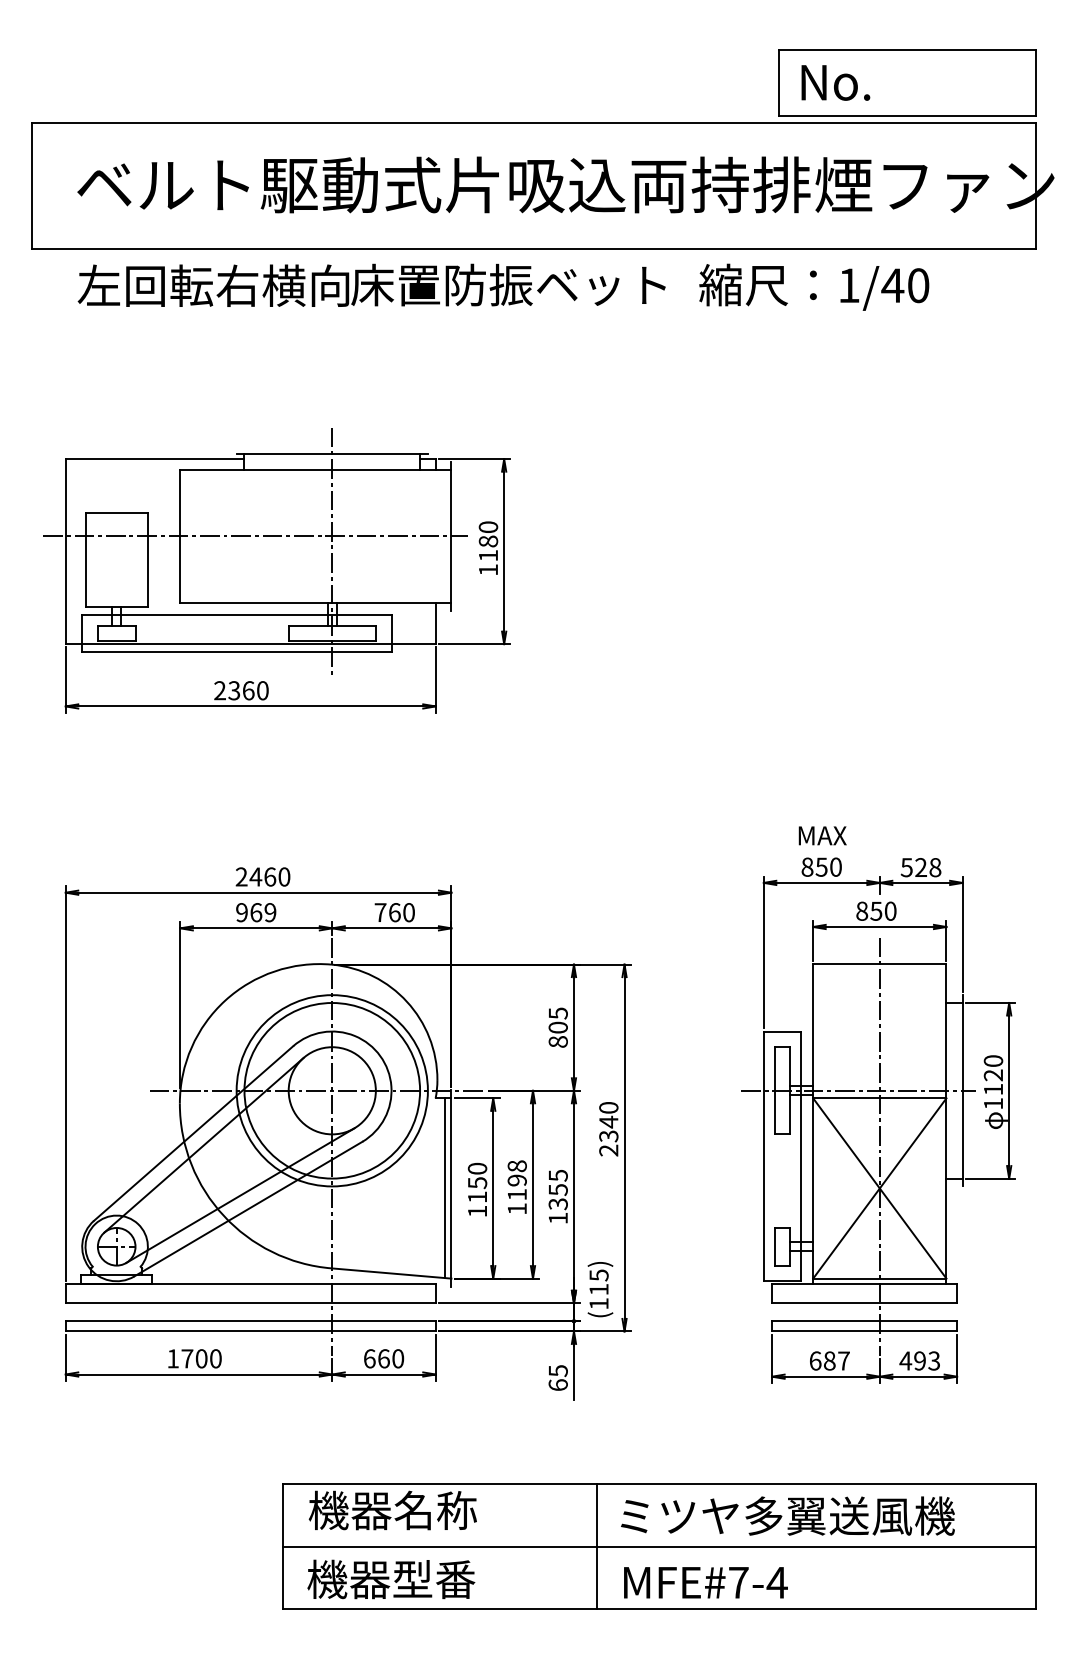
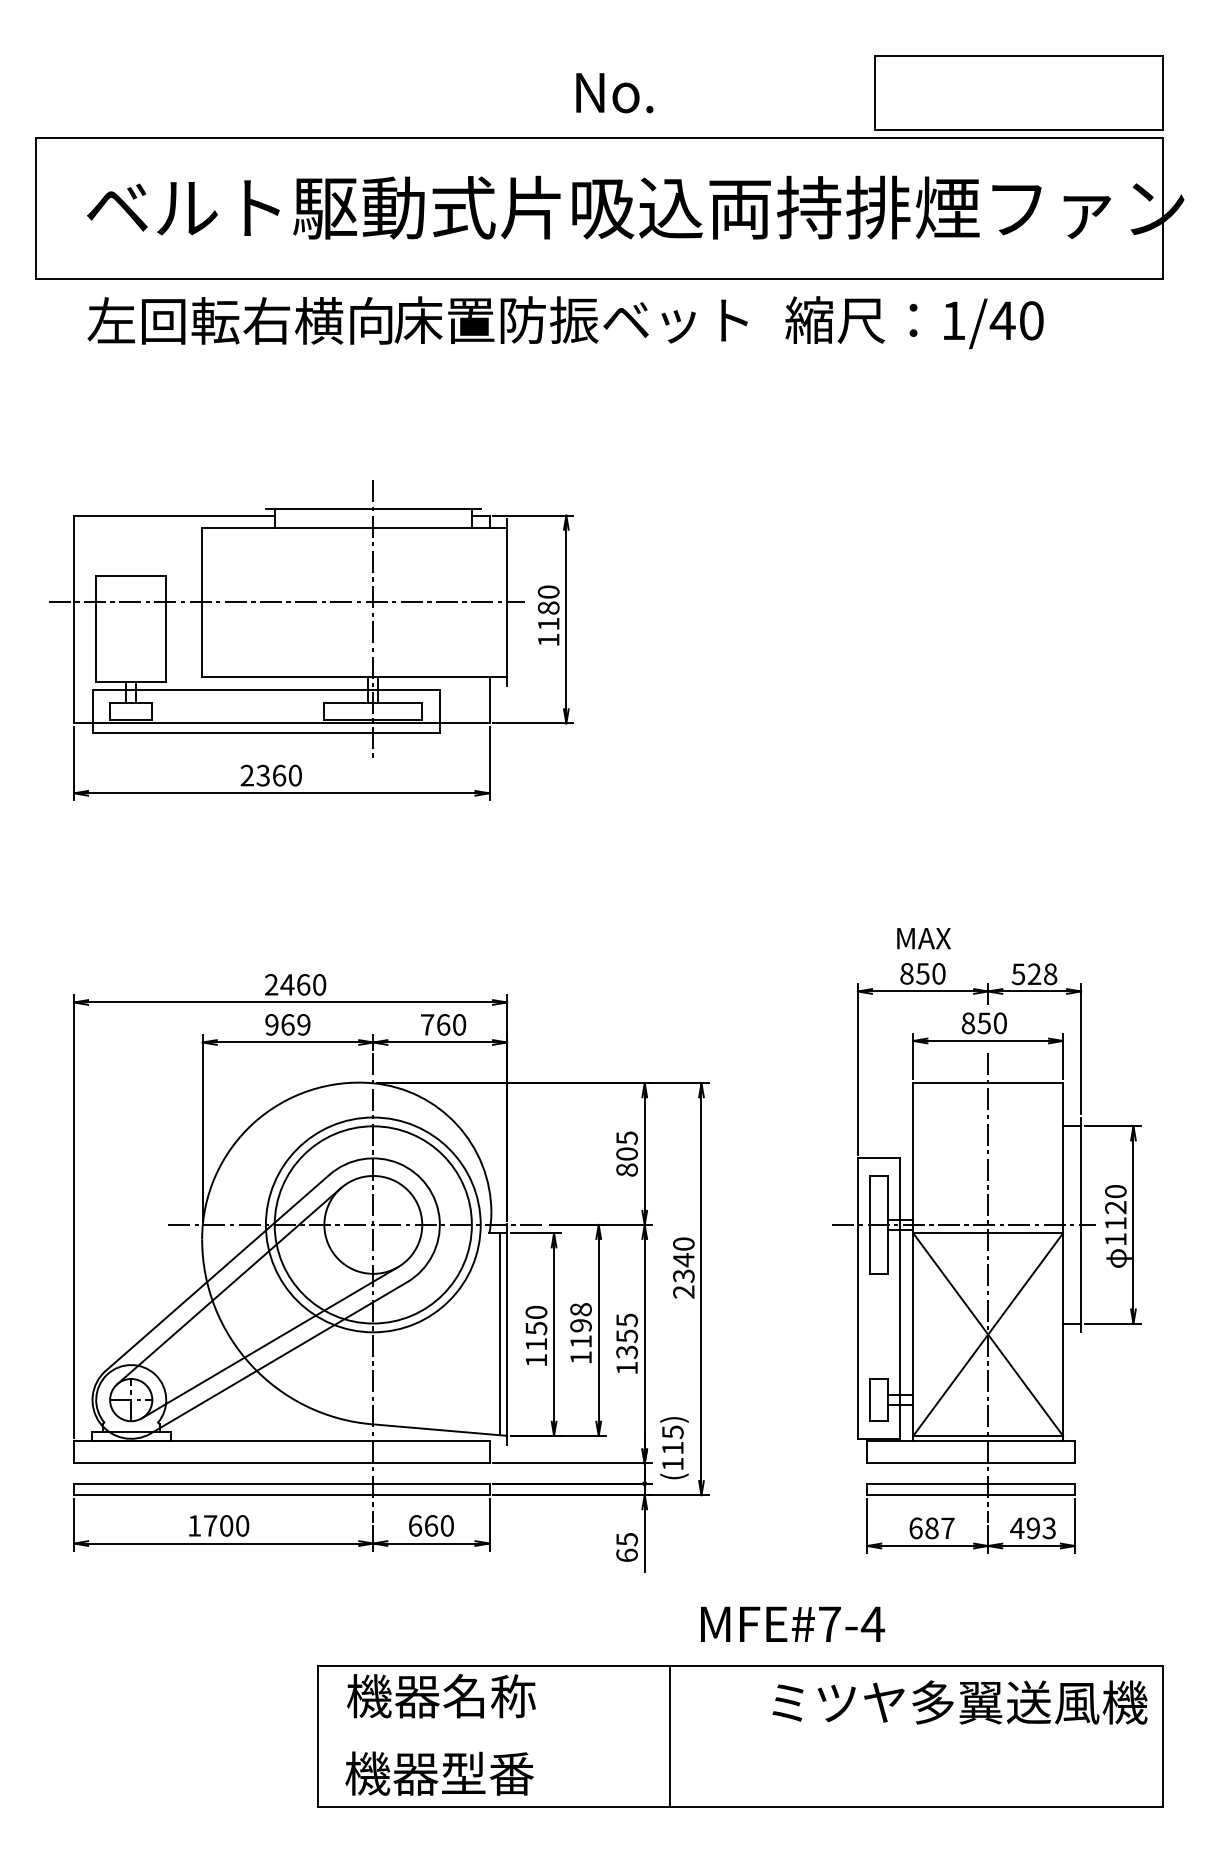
text: (835, 83) -> (614, 93), moved
text: (787, 1516) -> (959, 1702), moved
line: (659, 1546) -> (740, 1736), removed
text: (705, 1581) -> (792, 1623), moved

